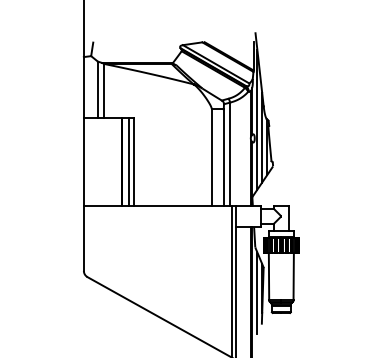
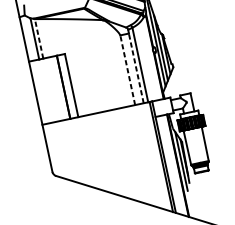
line: (103, 90) -> (38, 38), solid -> dashed
line: (211, 156) -> (127, 69), solid -> dashed
line: (223, 156) -> (135, 67), solid -> dashed
line: (129, 161) -> (68, 85), removed

